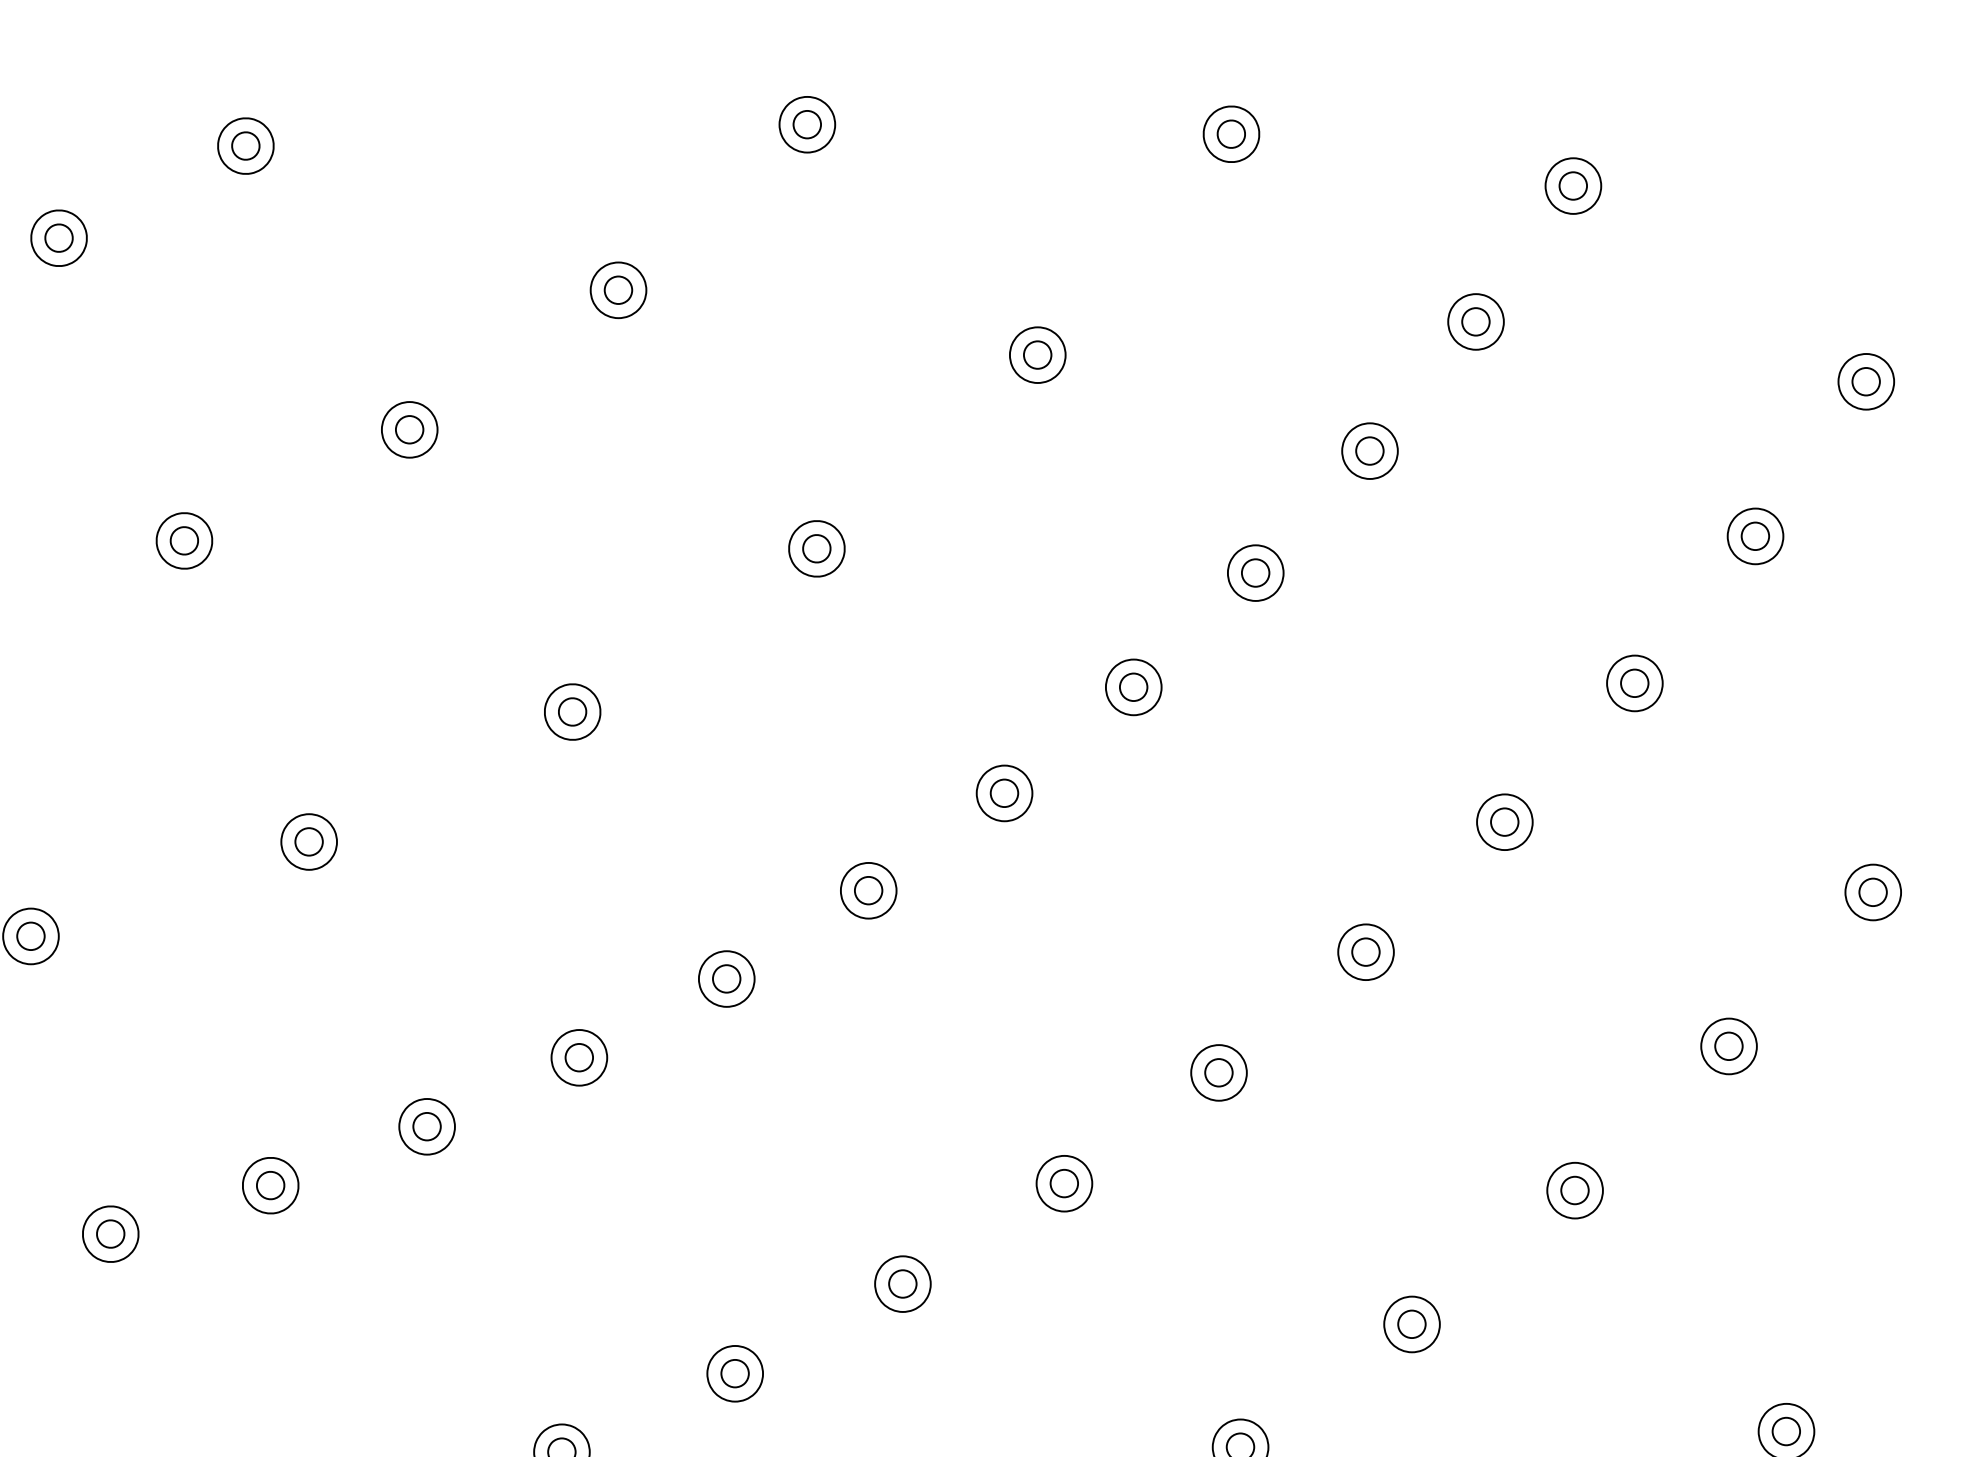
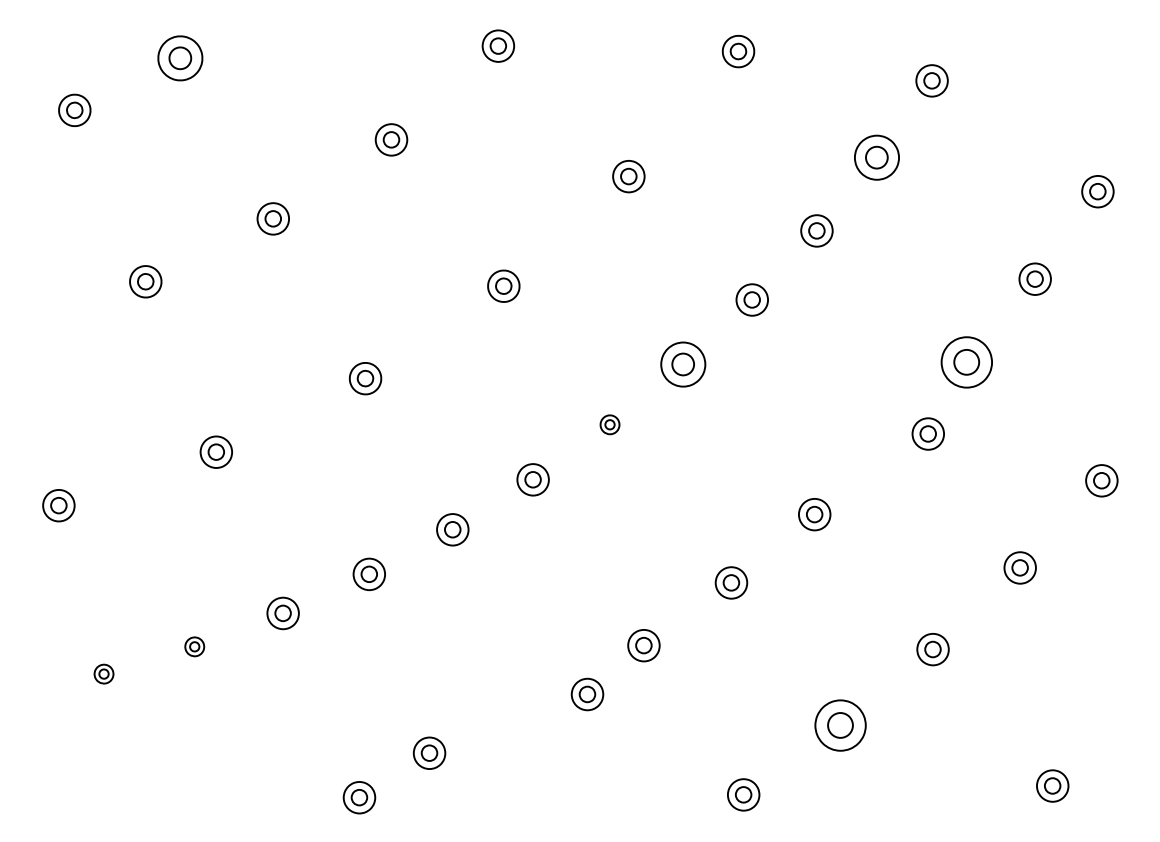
part: (245, 144) -> (180, 57), size x1.4
part: (1475, 321) -> (876, 157), size x1.4
part: (1634, 683) -> (966, 362), size x1.6
part: (1132, 687) -> (682, 364), size x1.4
part: (1003, 793) -> (609, 424), size x0.6
part: (1503, 821) -> (927, 433), moved
part: (270, 1185) -> (194, 646), size x0.6
part: (109, 1232) -> (103, 673), size x0.6
part: (902, 1284) -> (587, 694), moved
part: (1411, 1322) -> (840, 724), size x1.6
part: (735, 1372) -> (429, 752), moved

